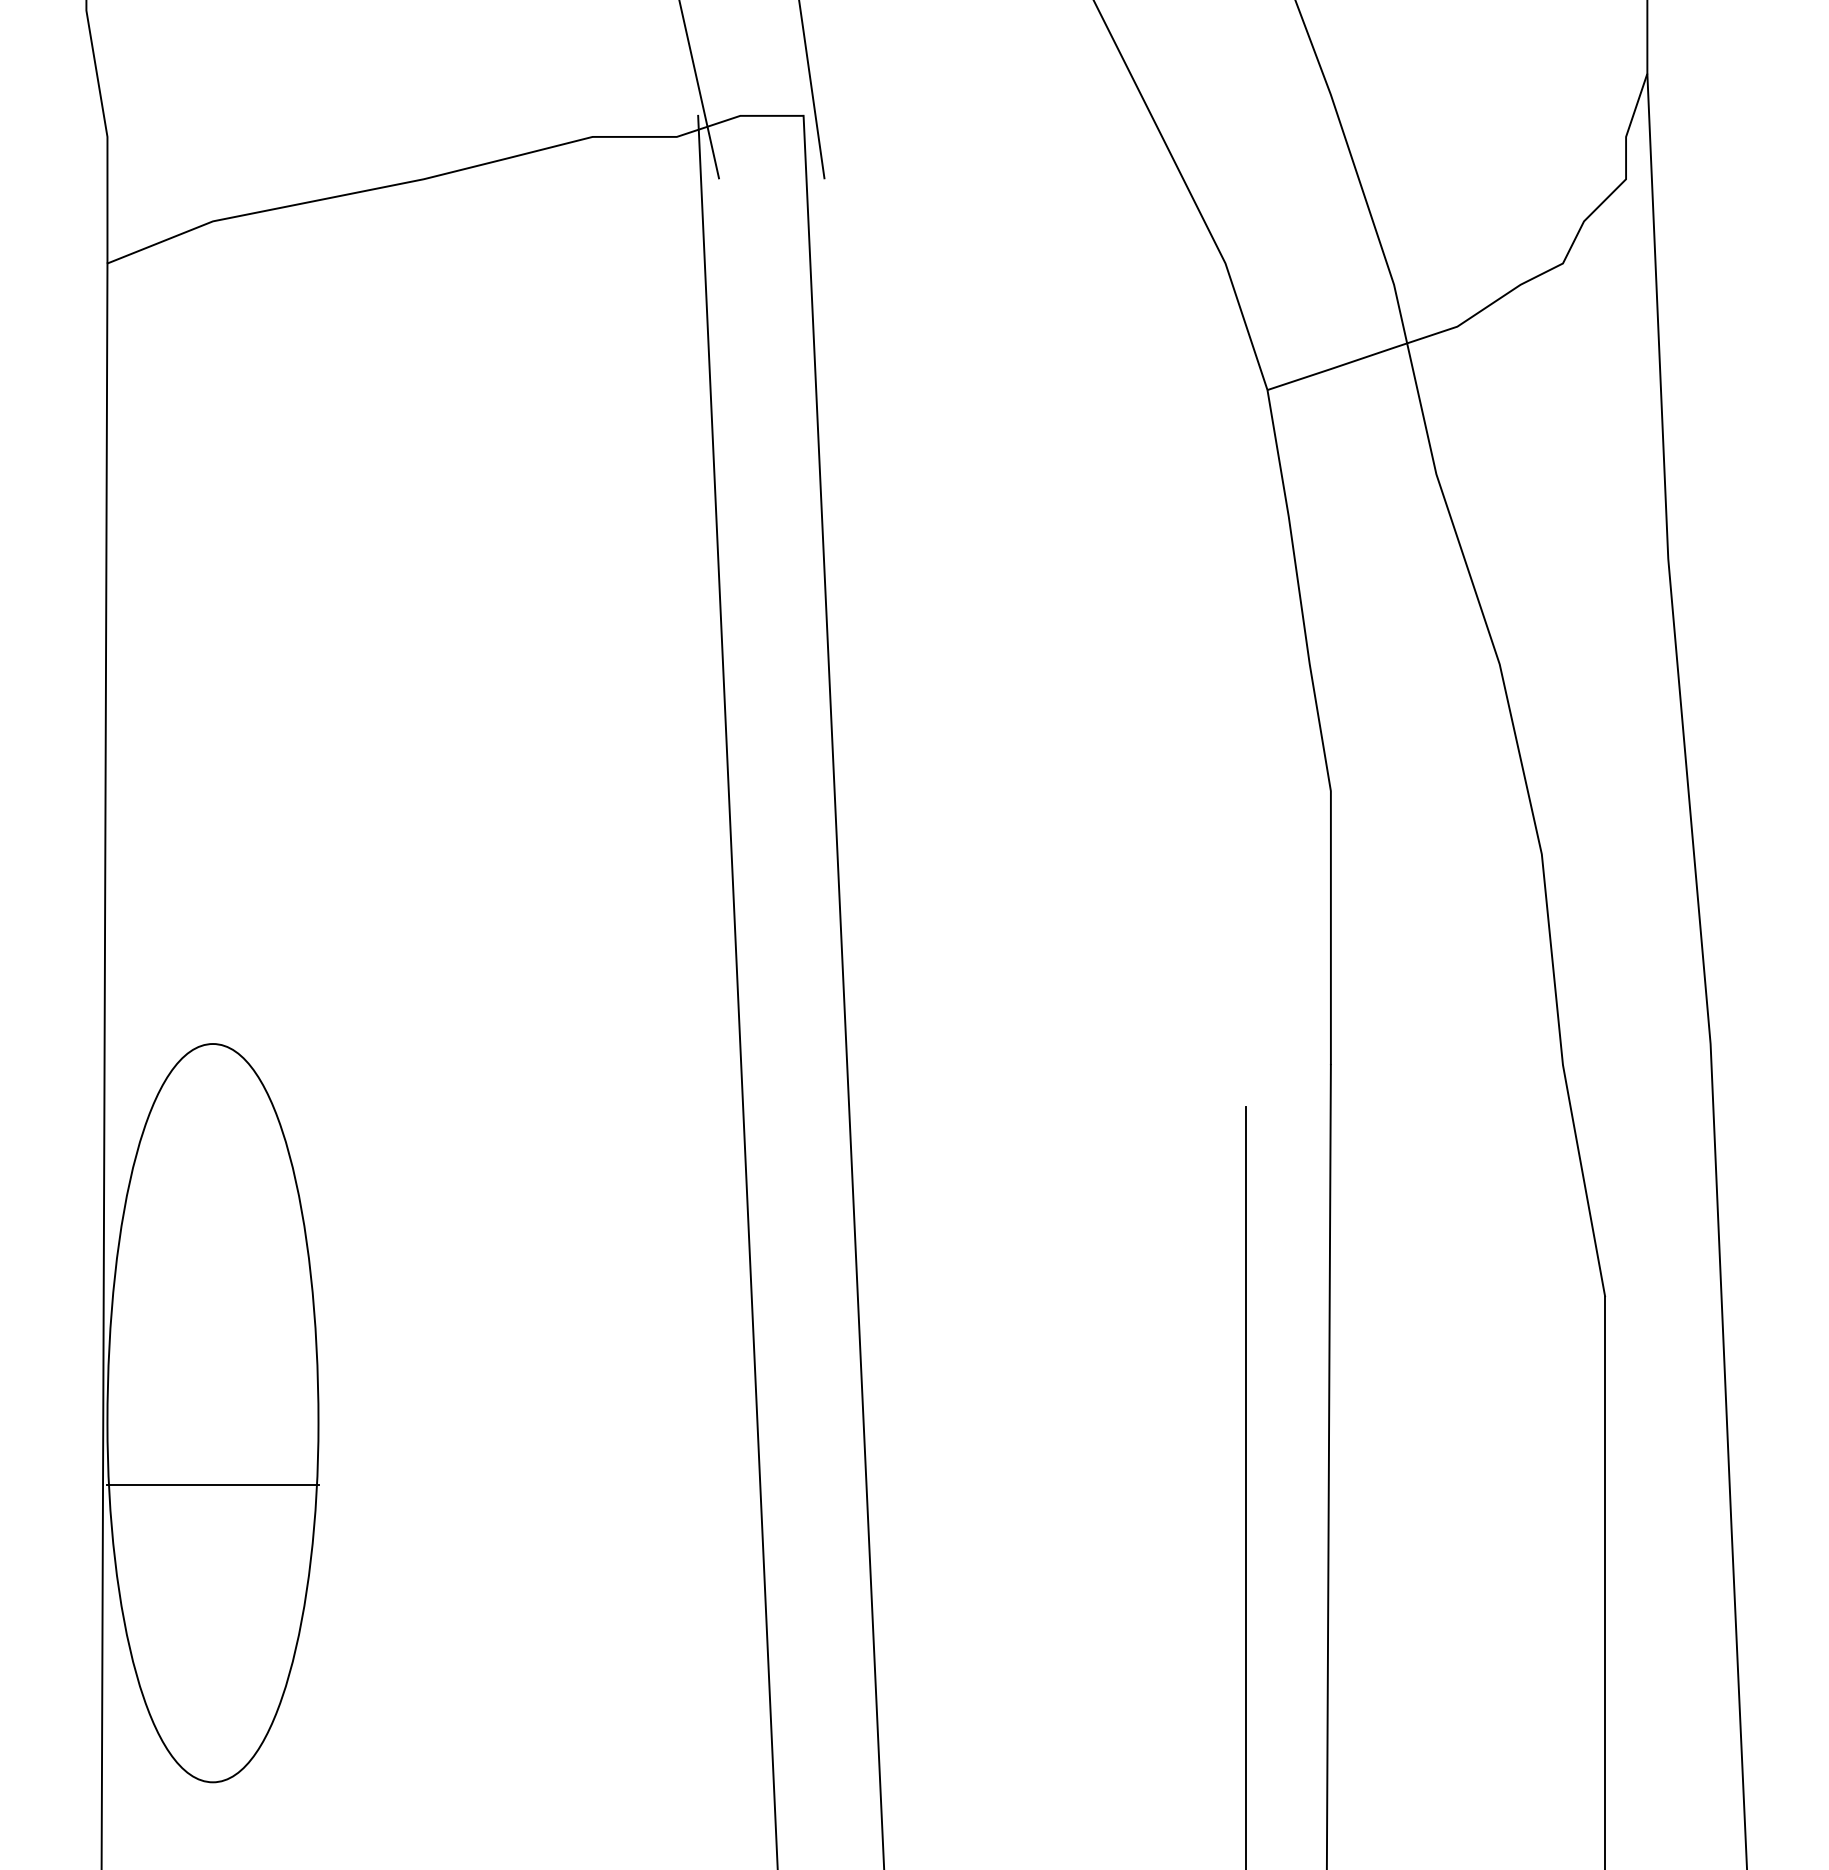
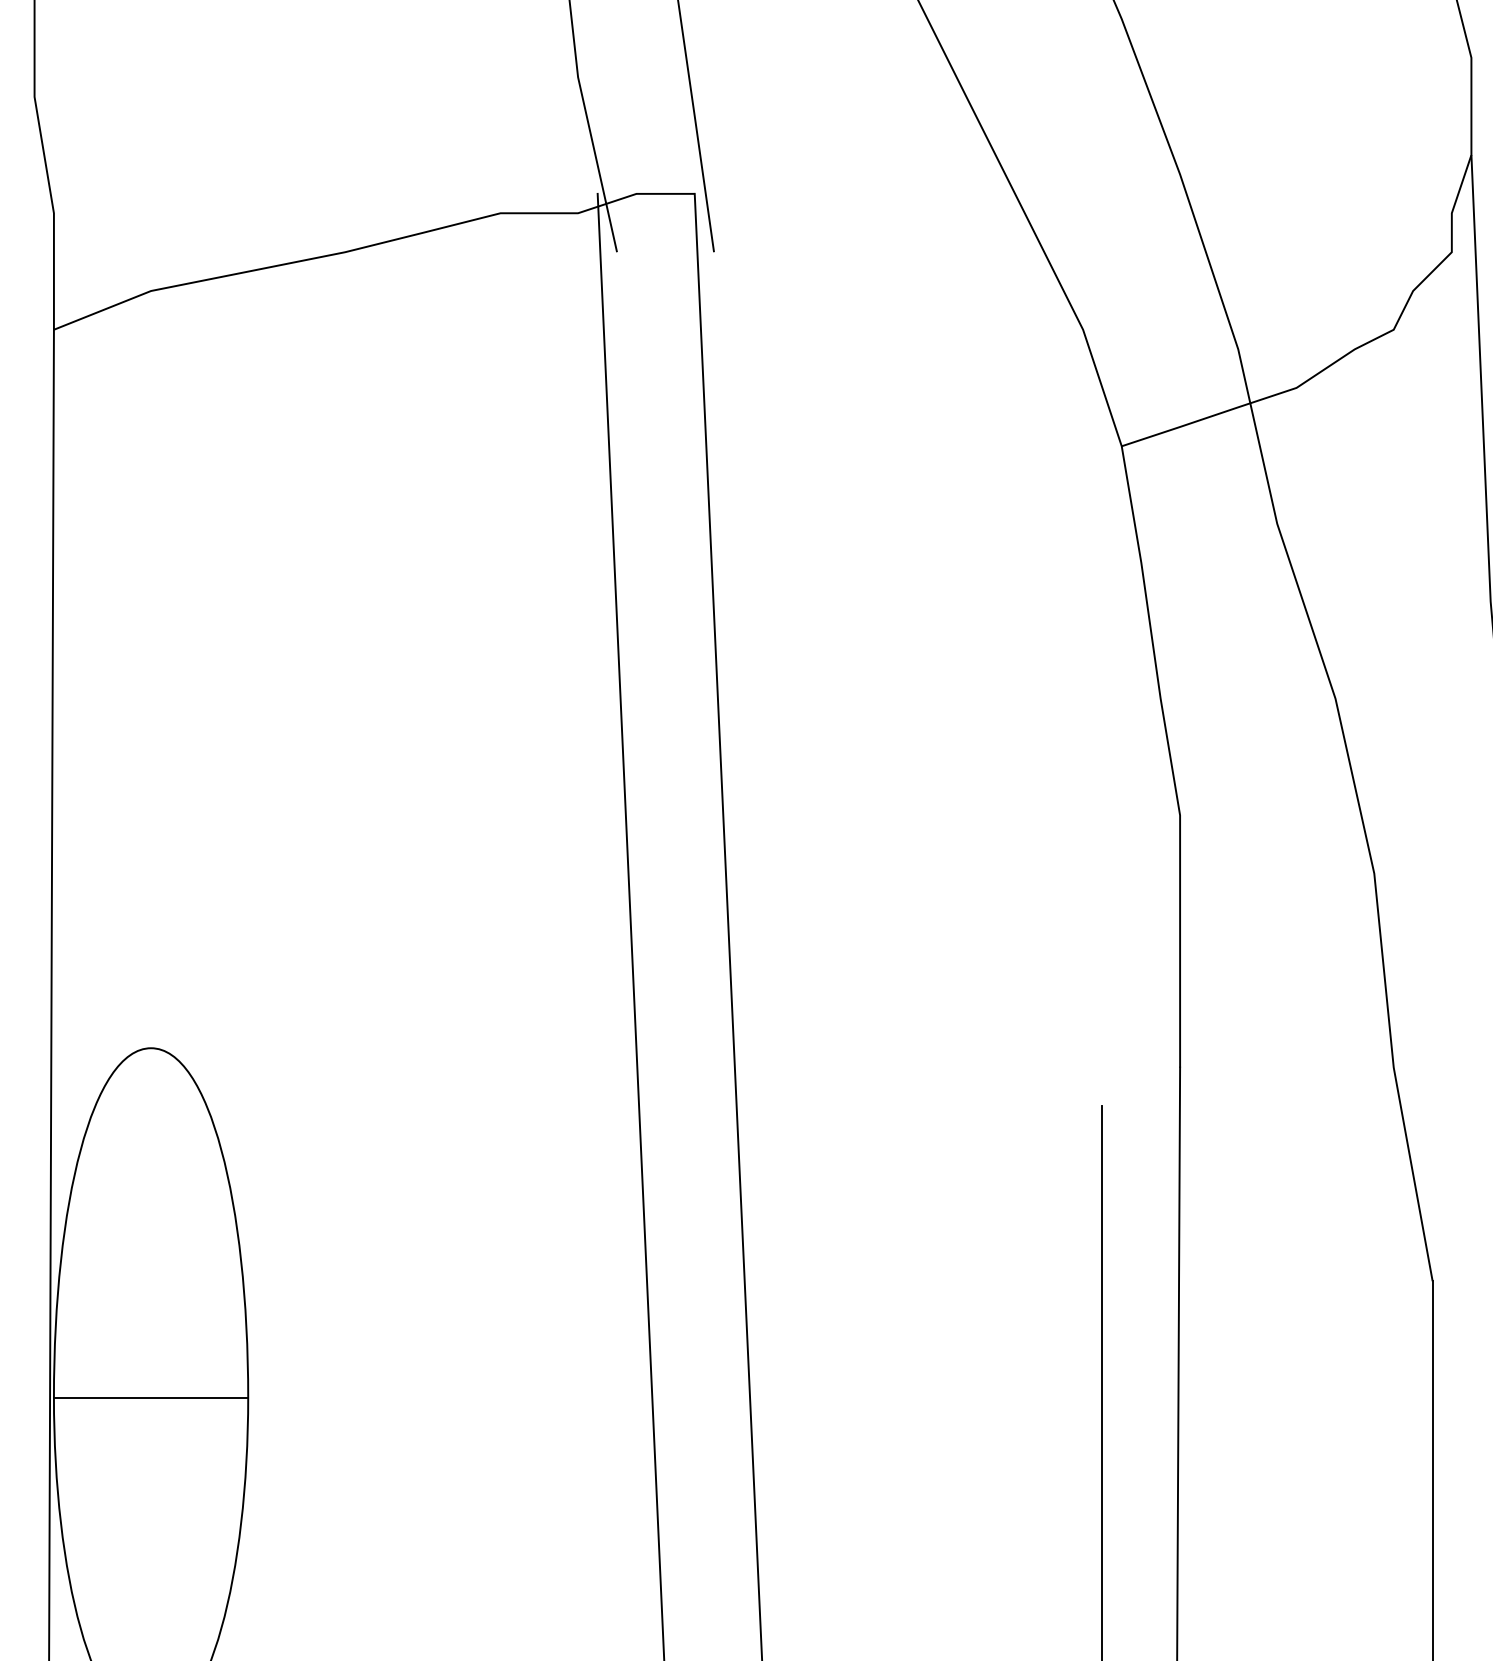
line: (212, 1484) -> (150, 1397), moved

